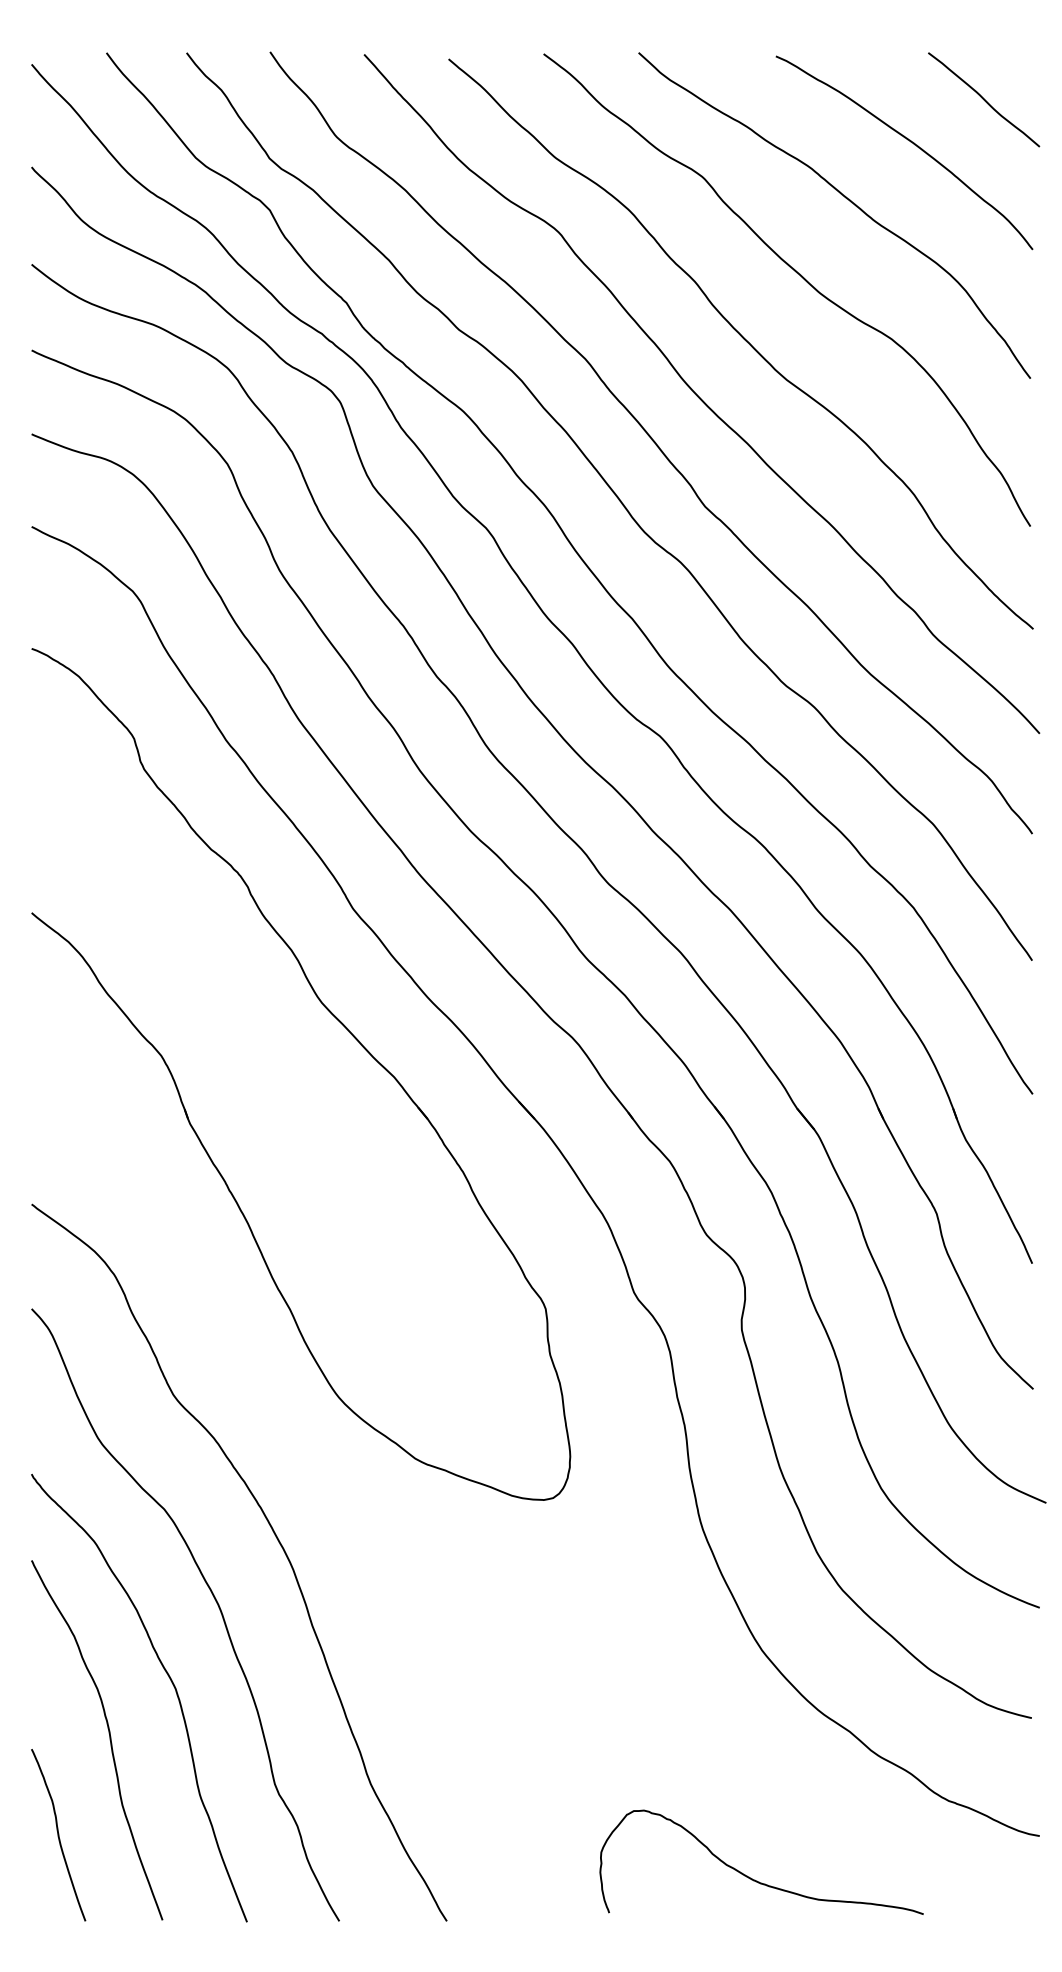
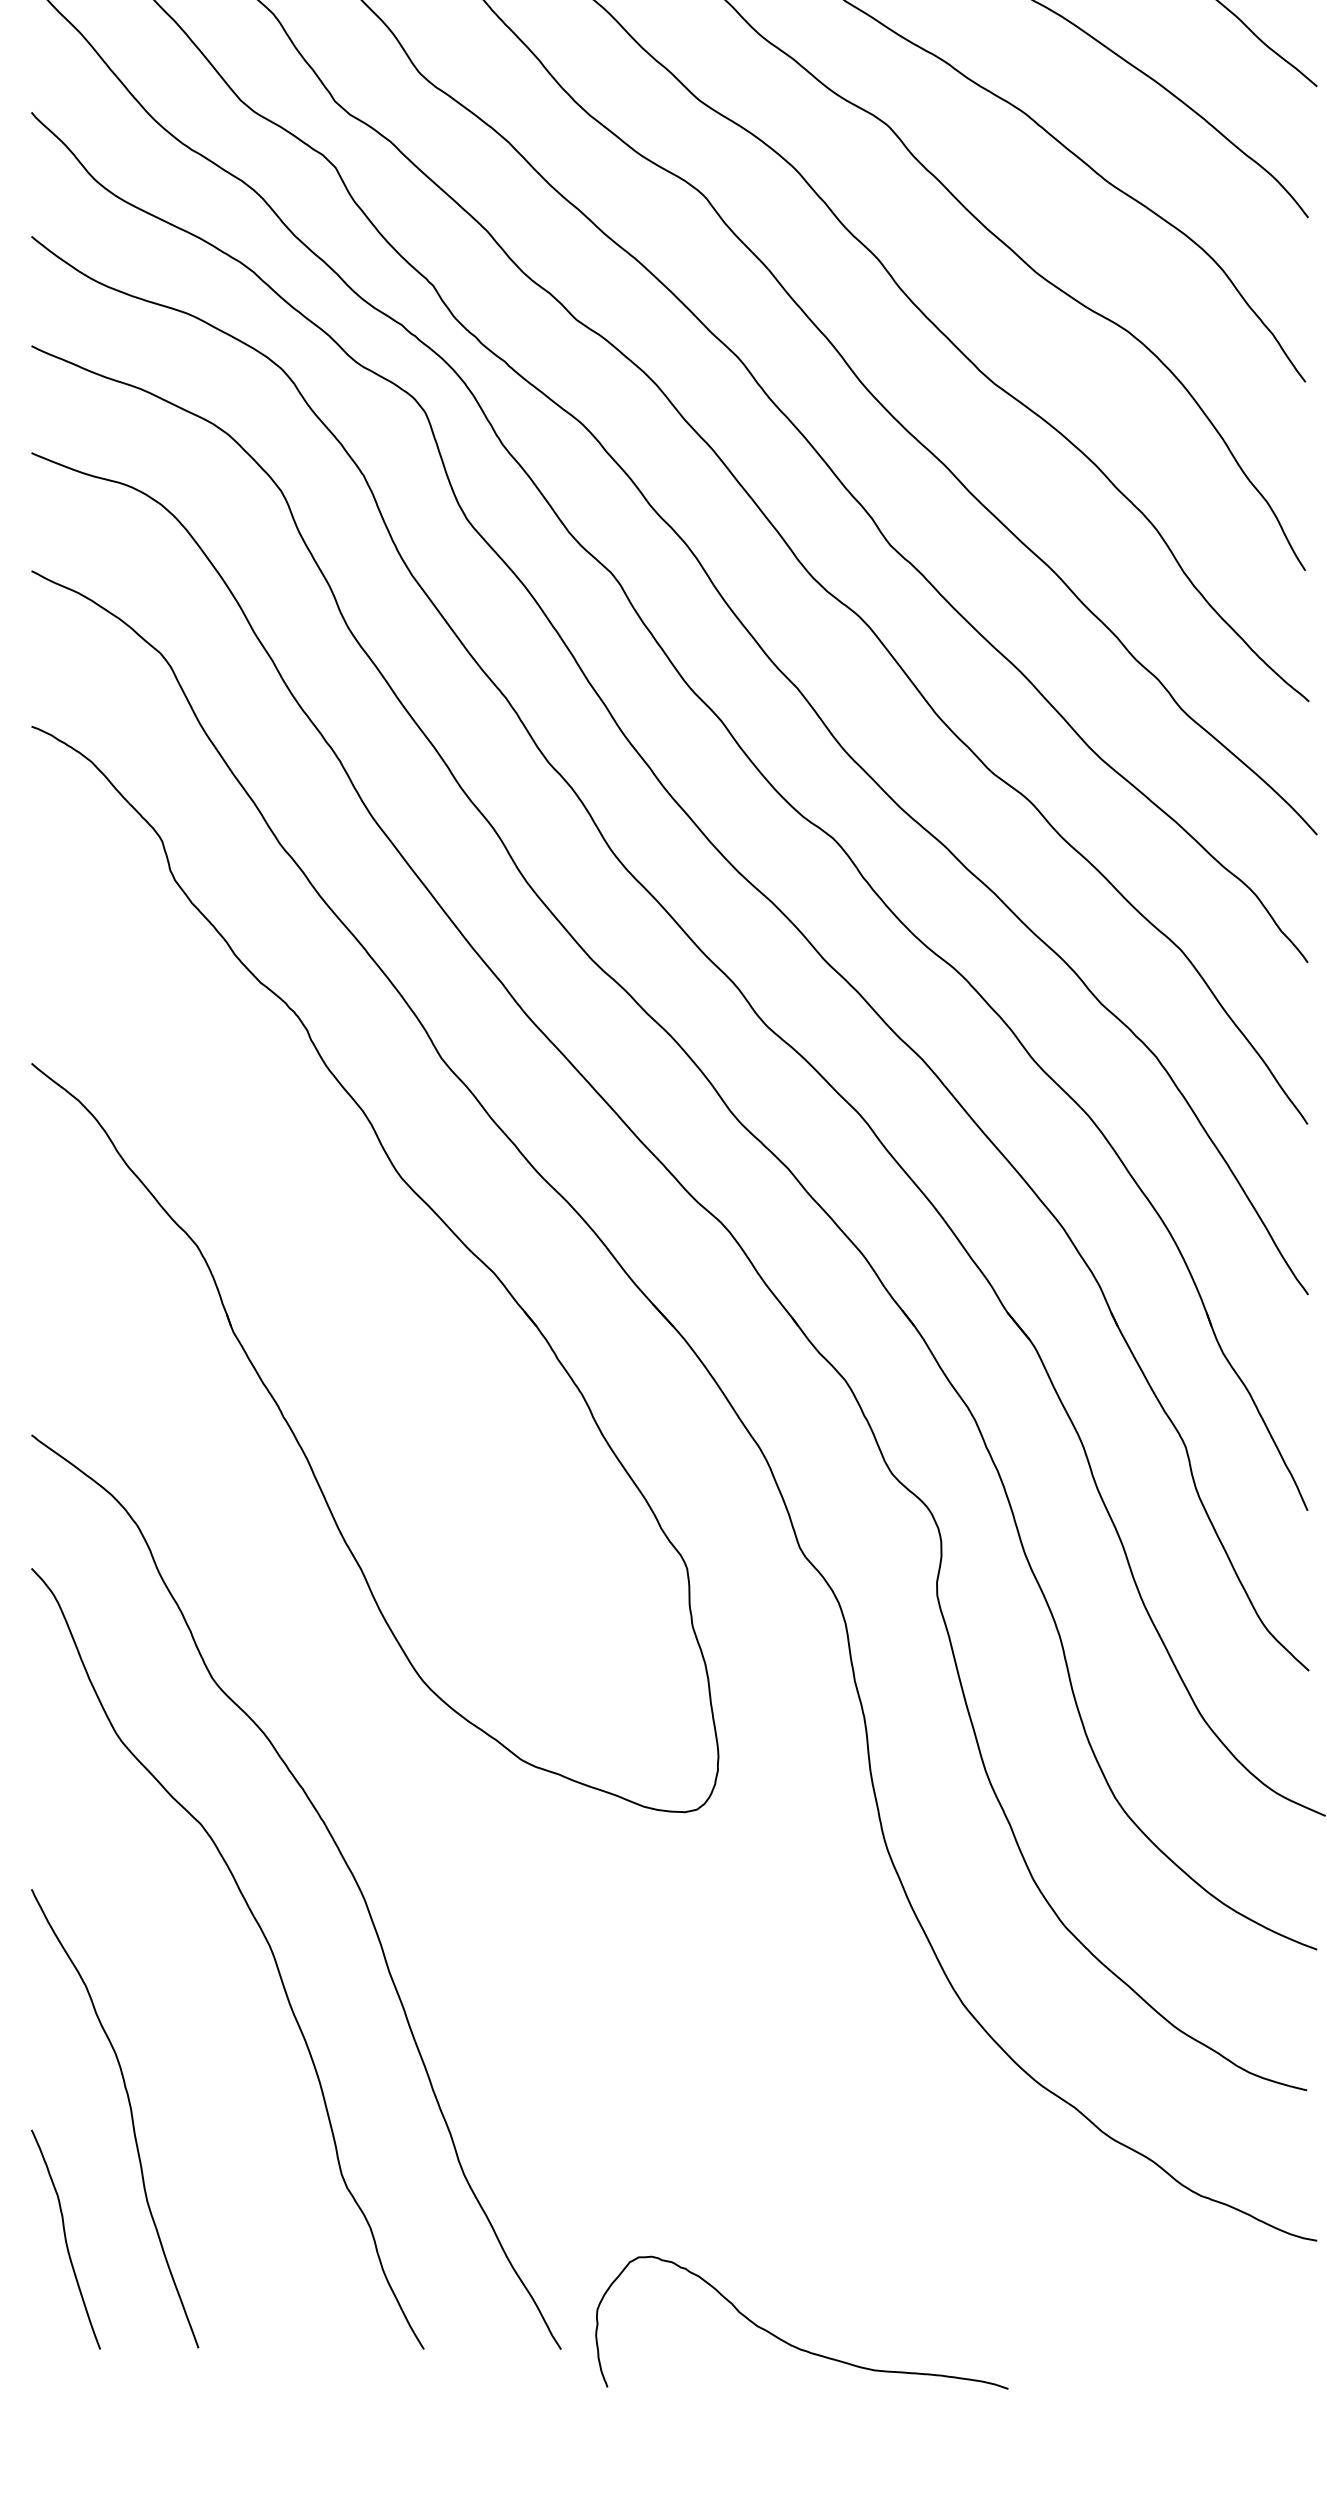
curve: (169, 1679) -> (207, 2041), removed
curve: (749, 1876) -> (786, 2340), moved

